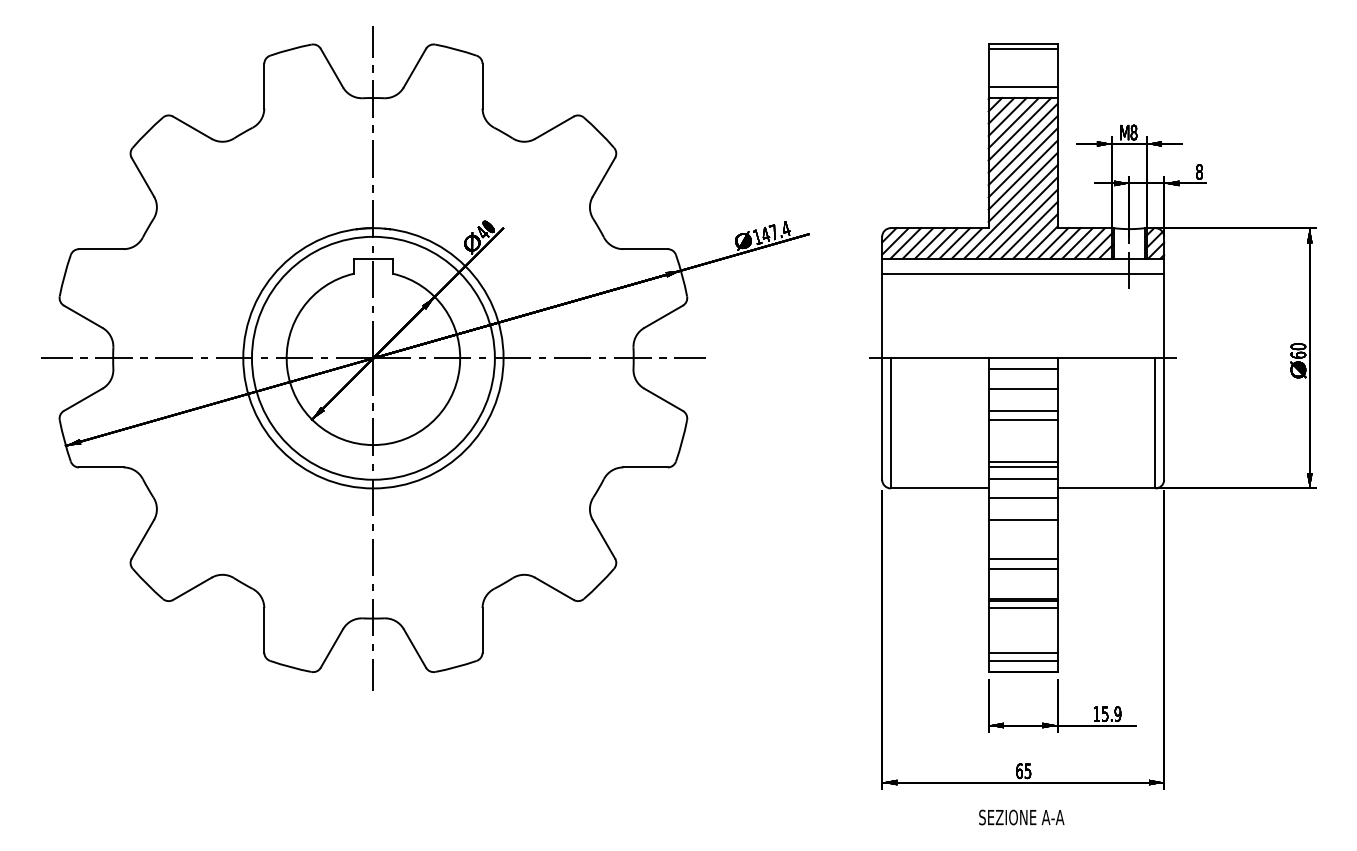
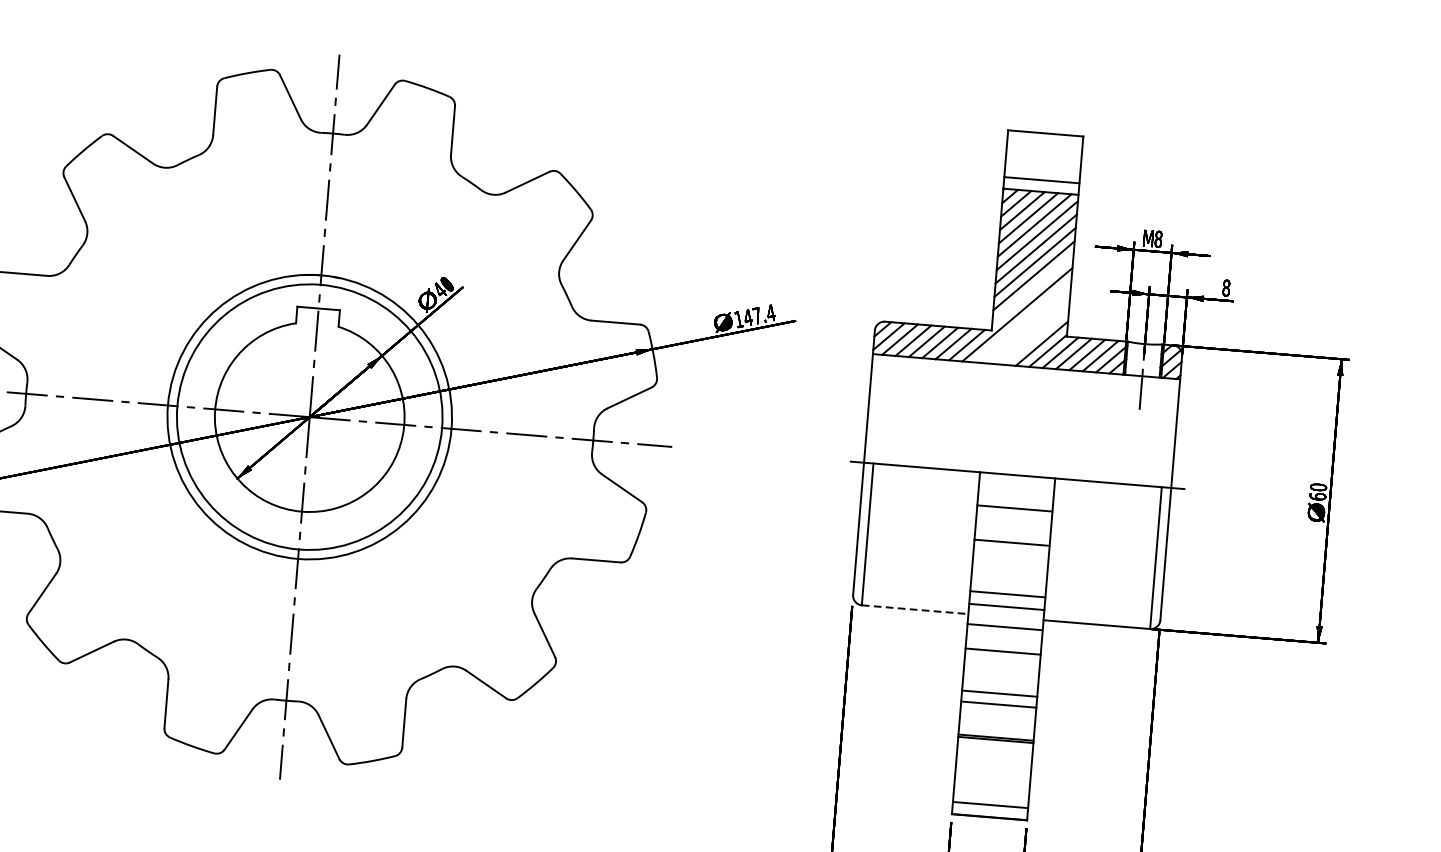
line: (1022, 48) -> (1044, 137), removed
line: (1022, 186) -> (1032, 288), removed
line: (1016, 217) -> (1022, 321), removed
line: (1022, 223) -> (1028, 328), removed
line: (1029, 230) -> (1035, 336), removed
line: (1023, 273) -> (1025, 383), removed
line: (1022, 369) -> (1015, 487), removed
line: (1022, 410) -> (1012, 532), removed
line: (1022, 461) -> (1007, 587), removed
line: (939, 488) -> (914, 609), solid -> dashed
line: (1022, 608) -> (994, 747), removed
line: (1022, 652) -> (990, 795), removed

